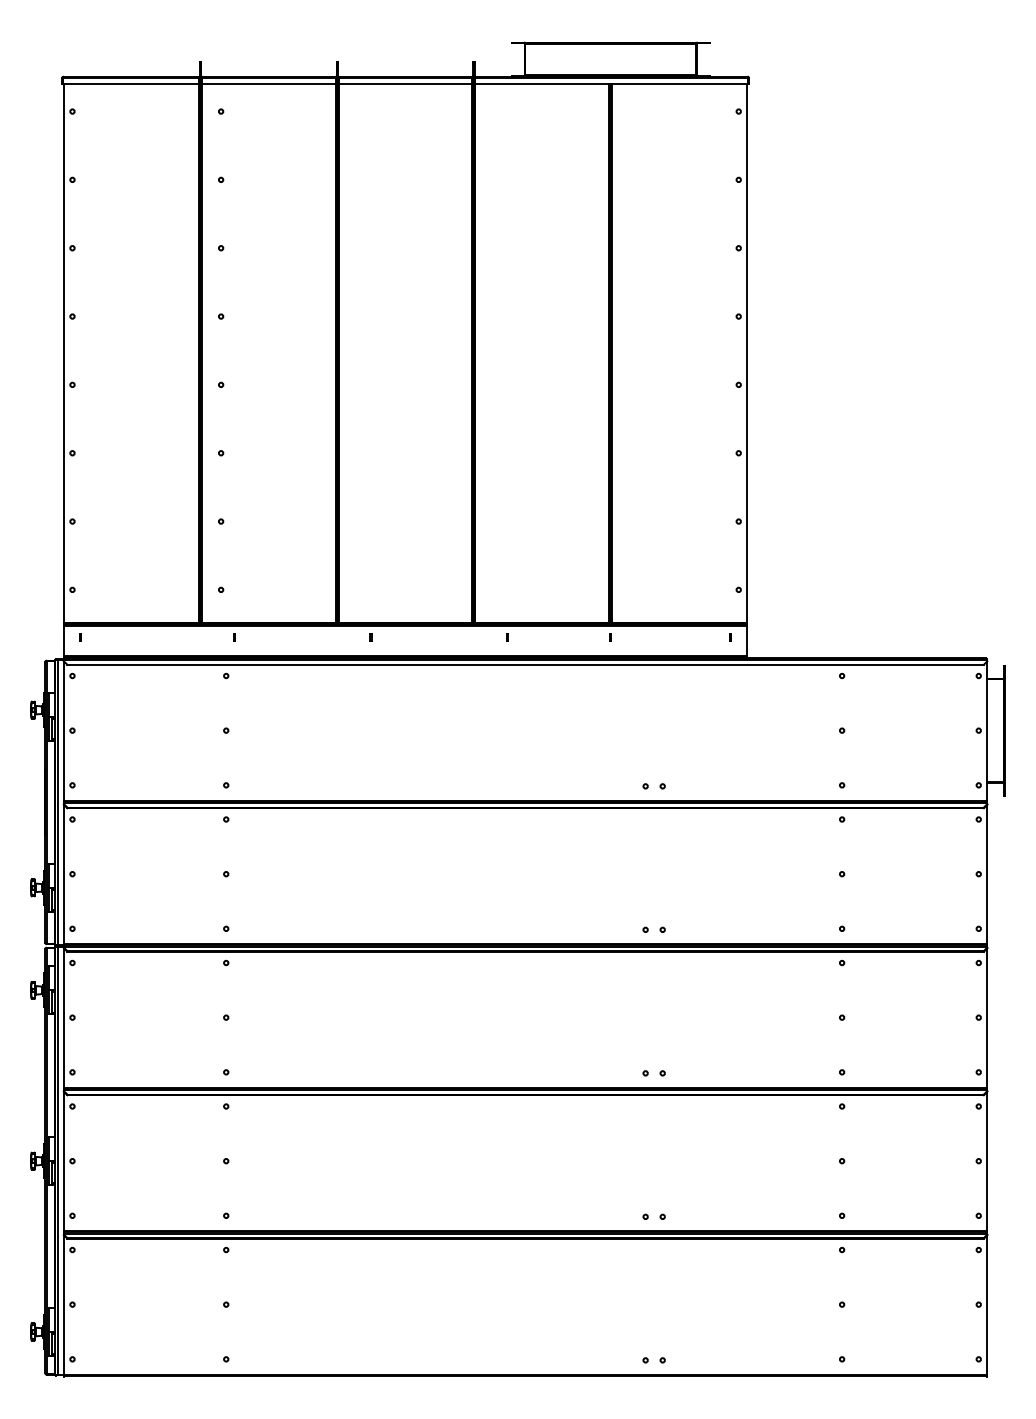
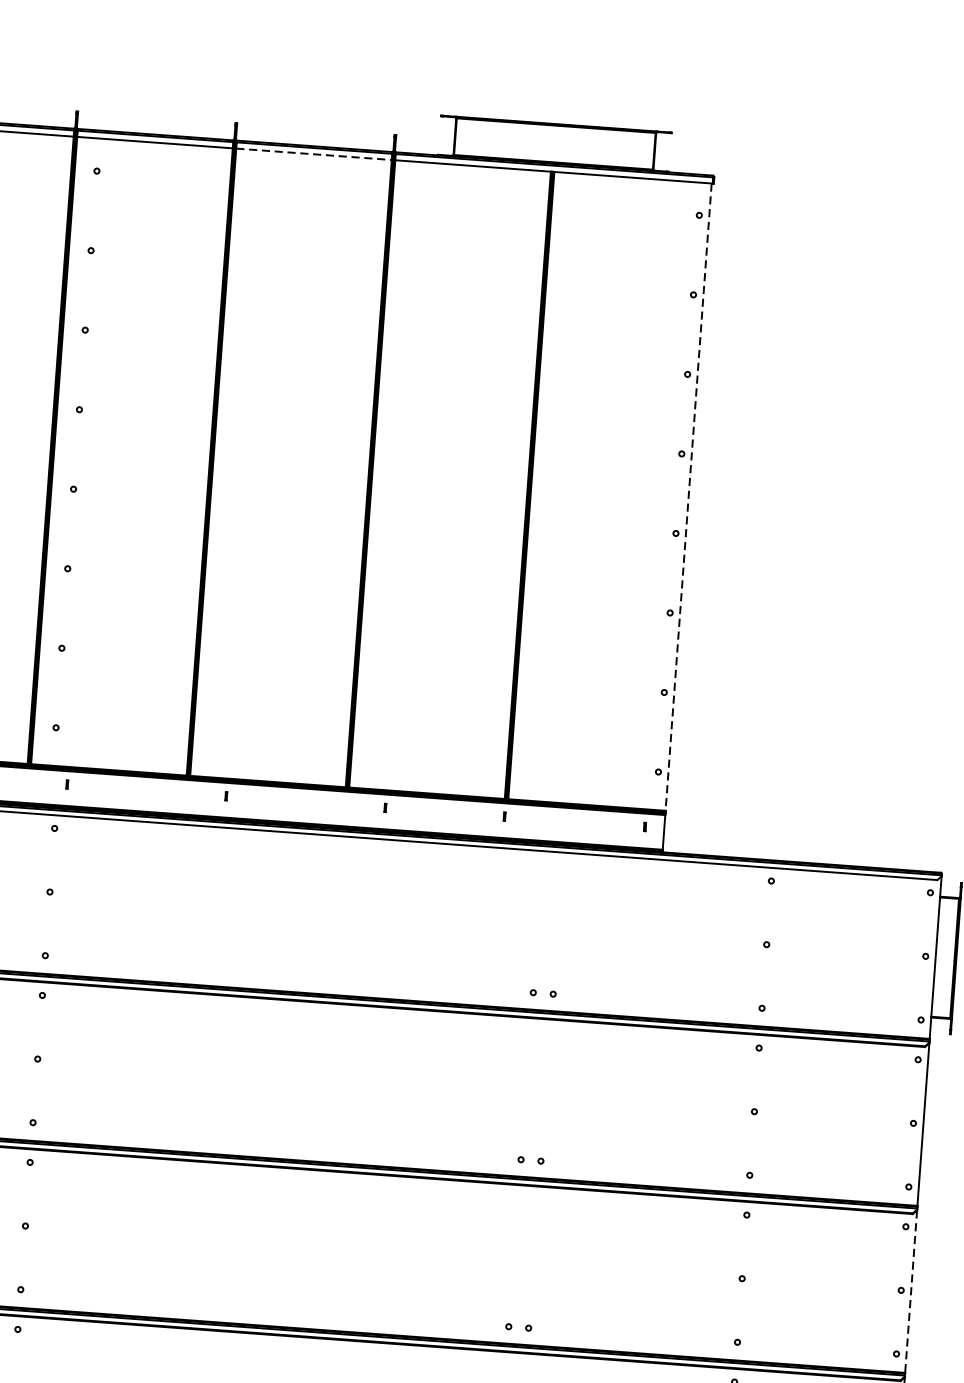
line: (405, 83) -> (313, 154), solid -> dashed
line: (747, 353) -> (688, 497), solid -> dashed
line: (987, 1018) -> (911, 1292), solid -> dashed

